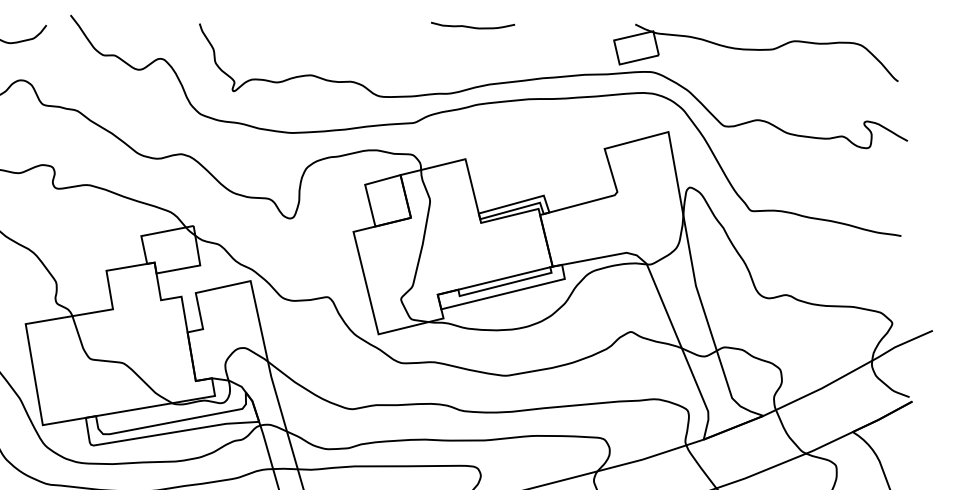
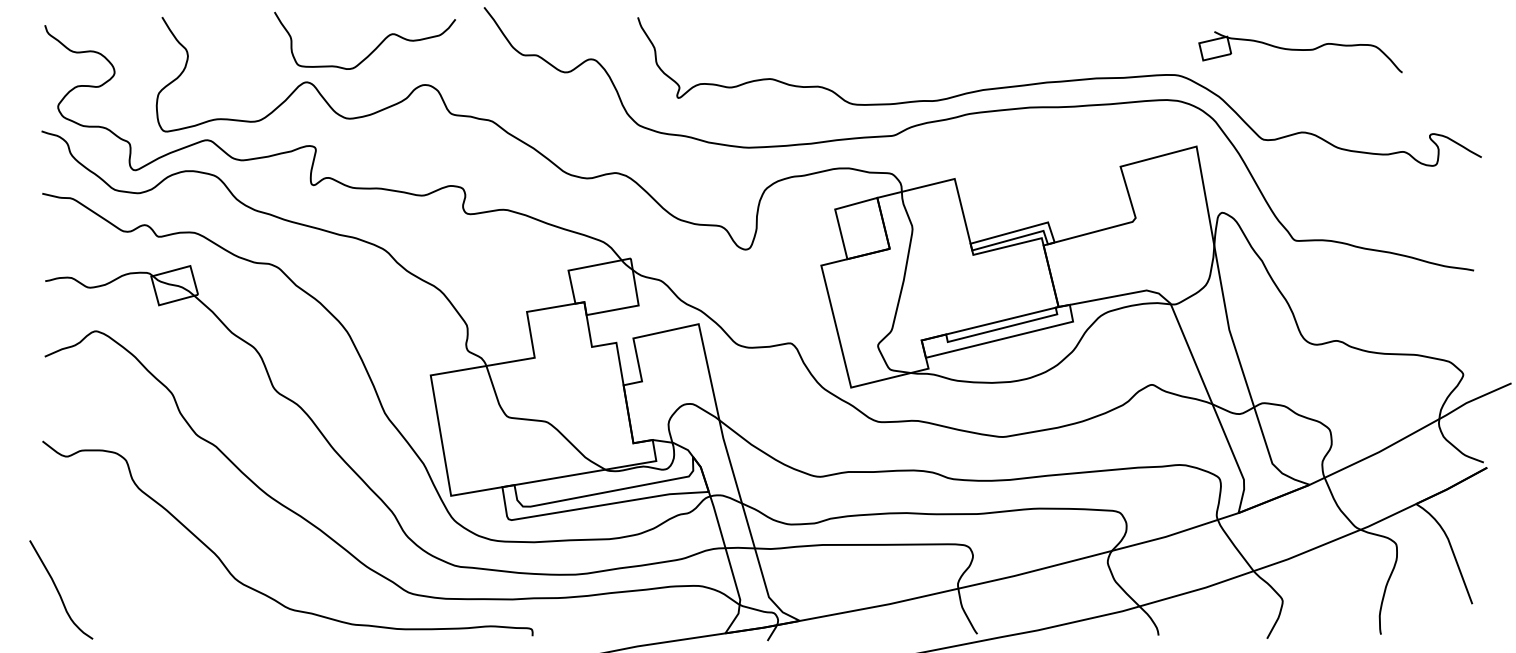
curve: (472, 27) -> (963, 21), removed
part: (755, 52) -> (1300, 51), size x0.6

